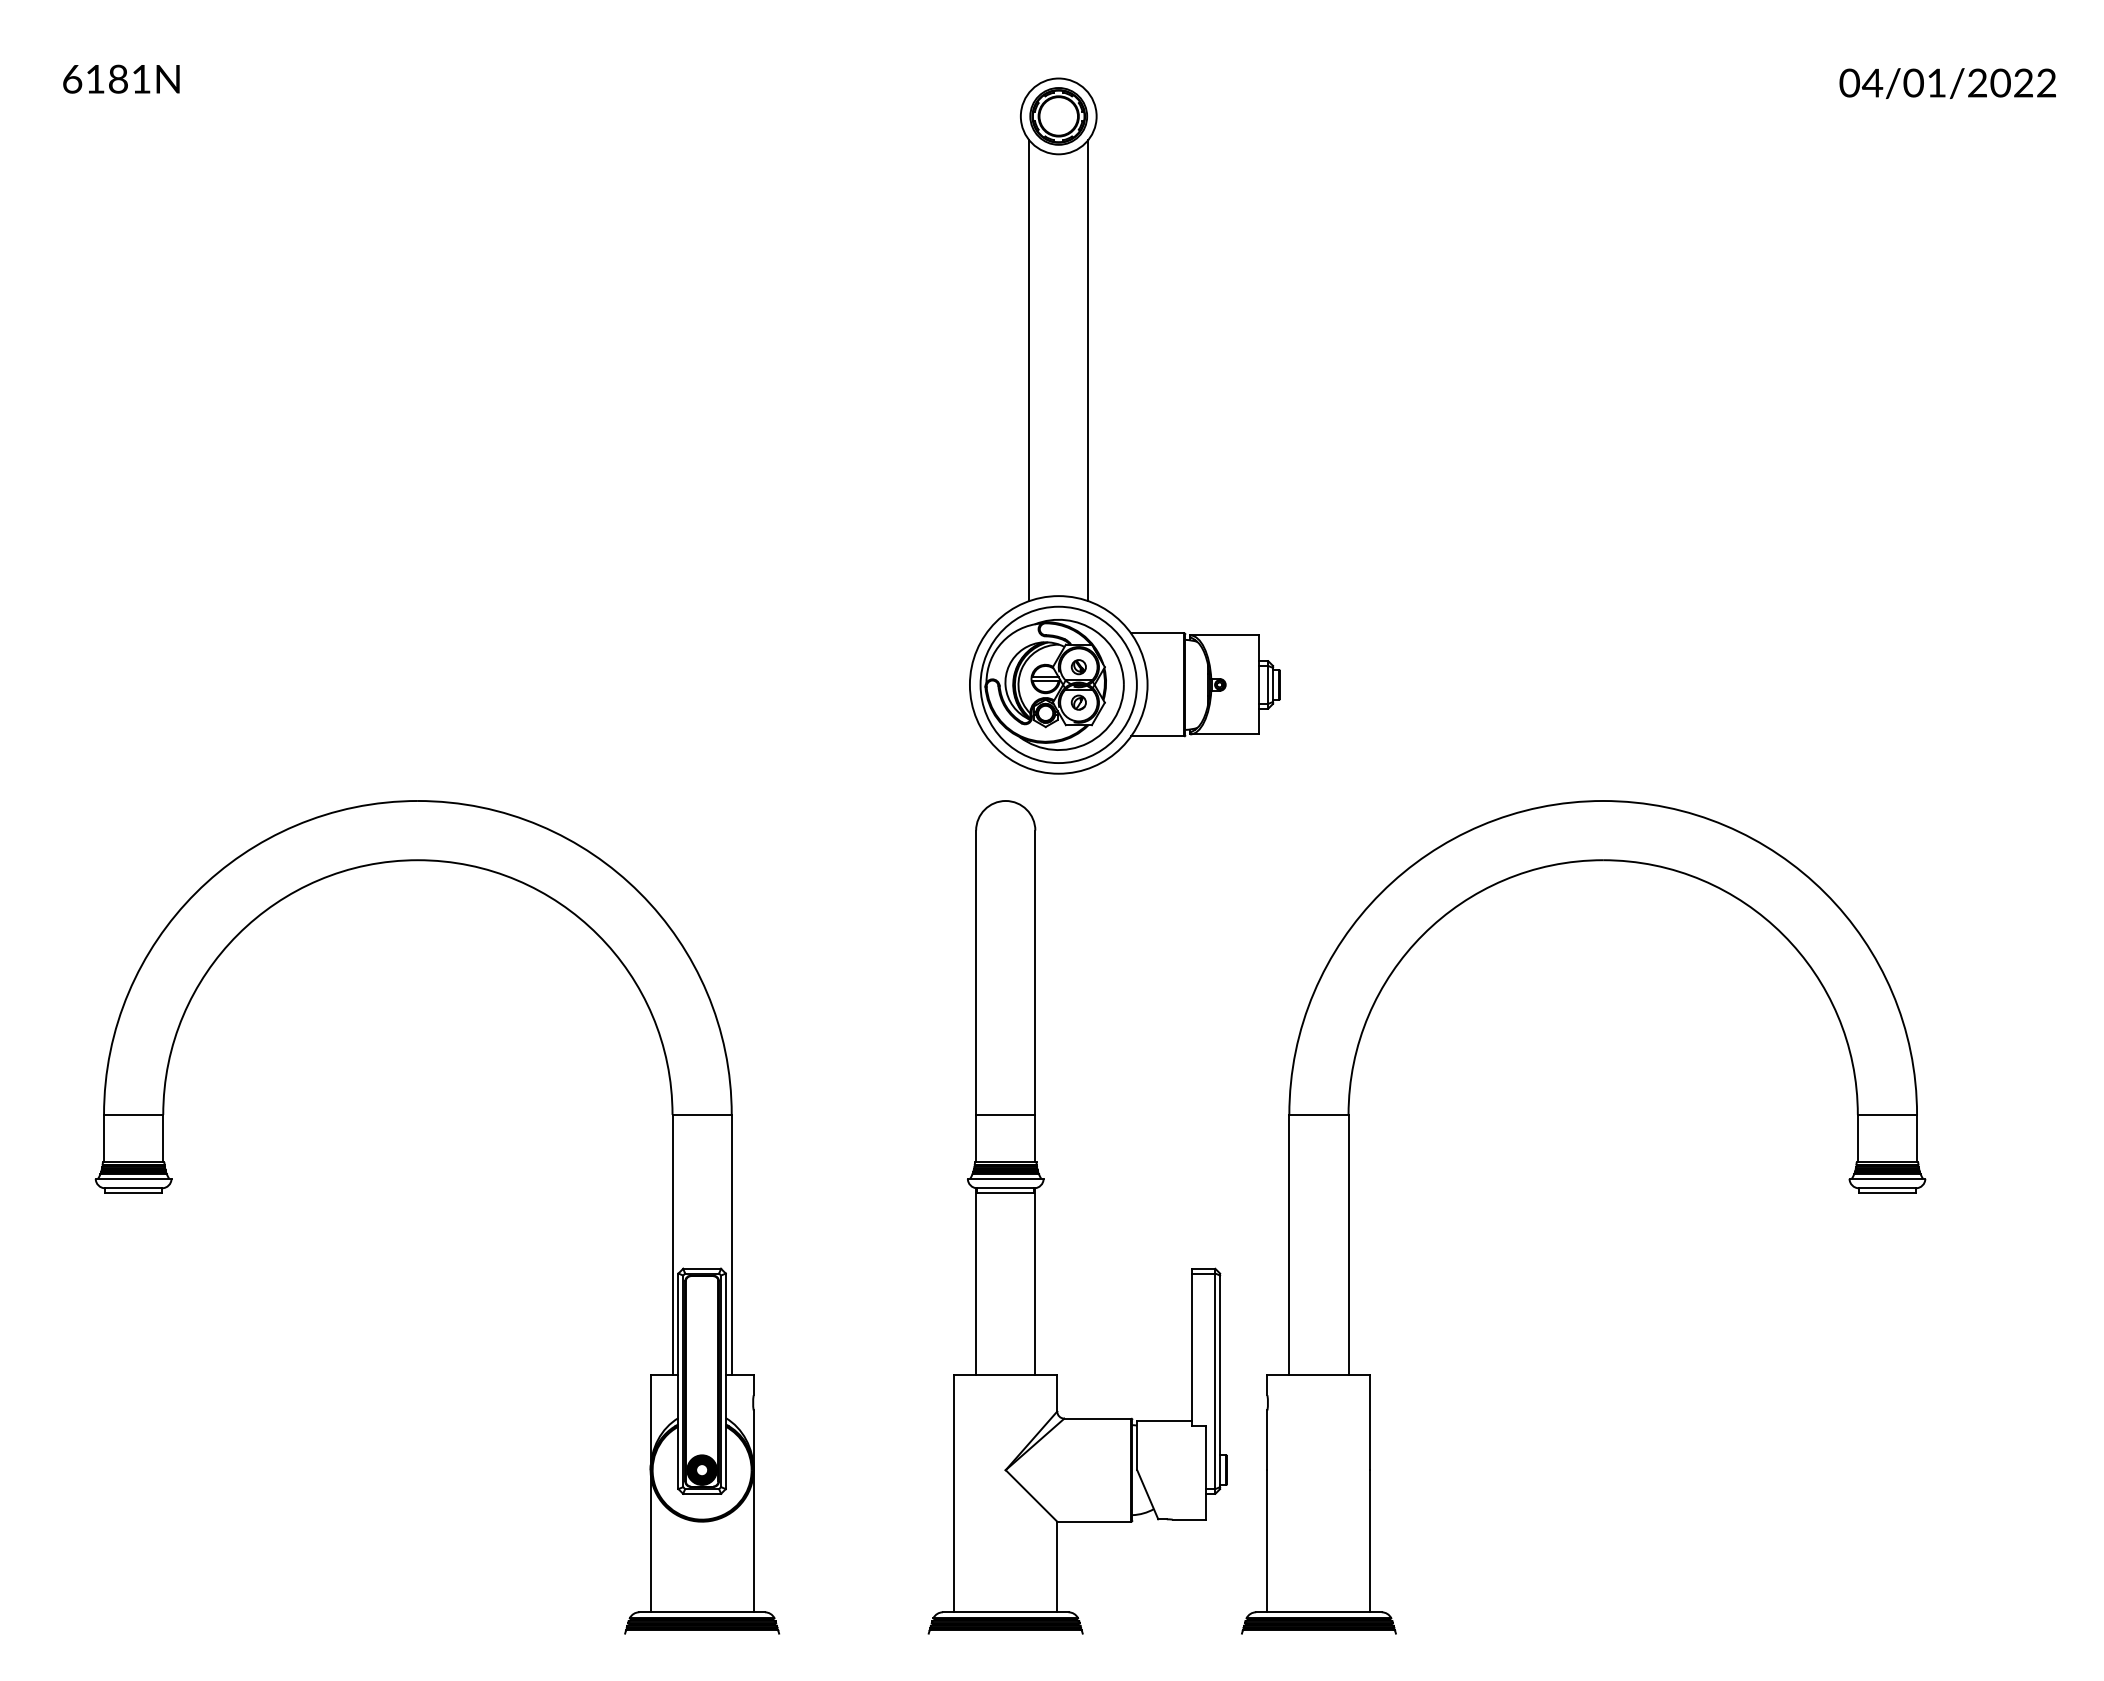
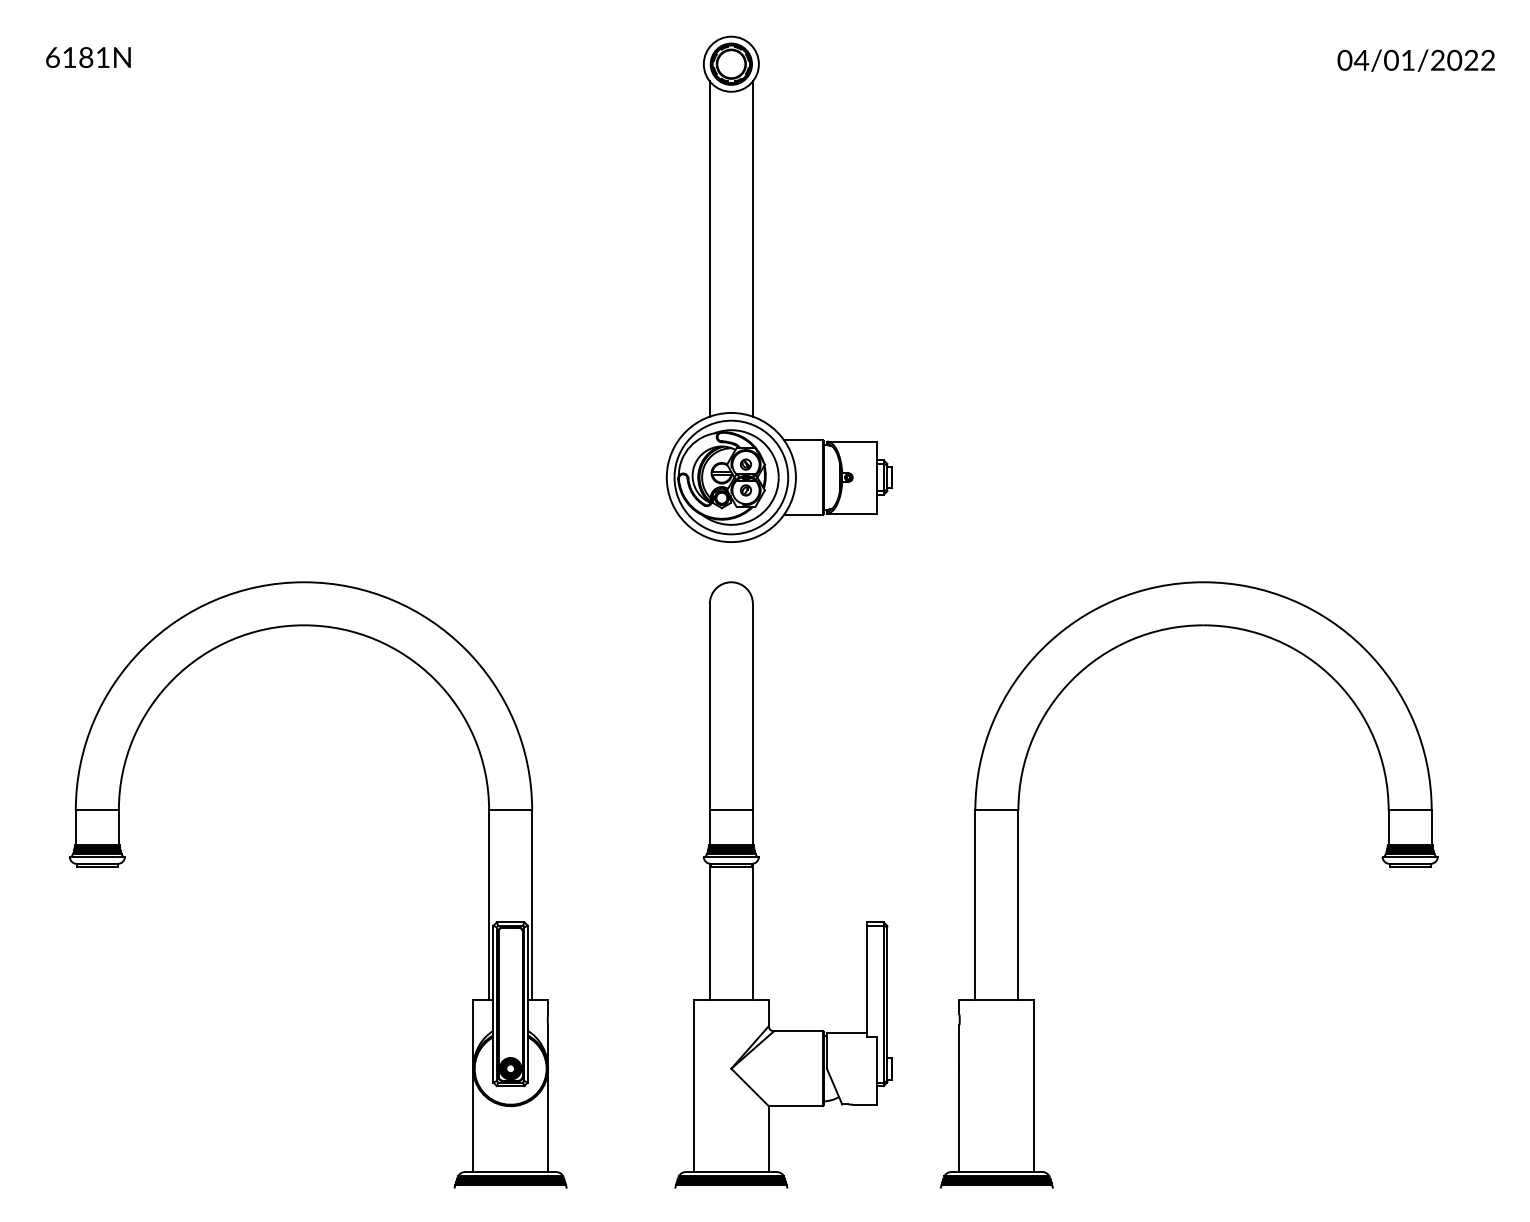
part: (1088, 425) -> (753, 288), moved
part: (1349, 1217) -> (1019, 885), moved

